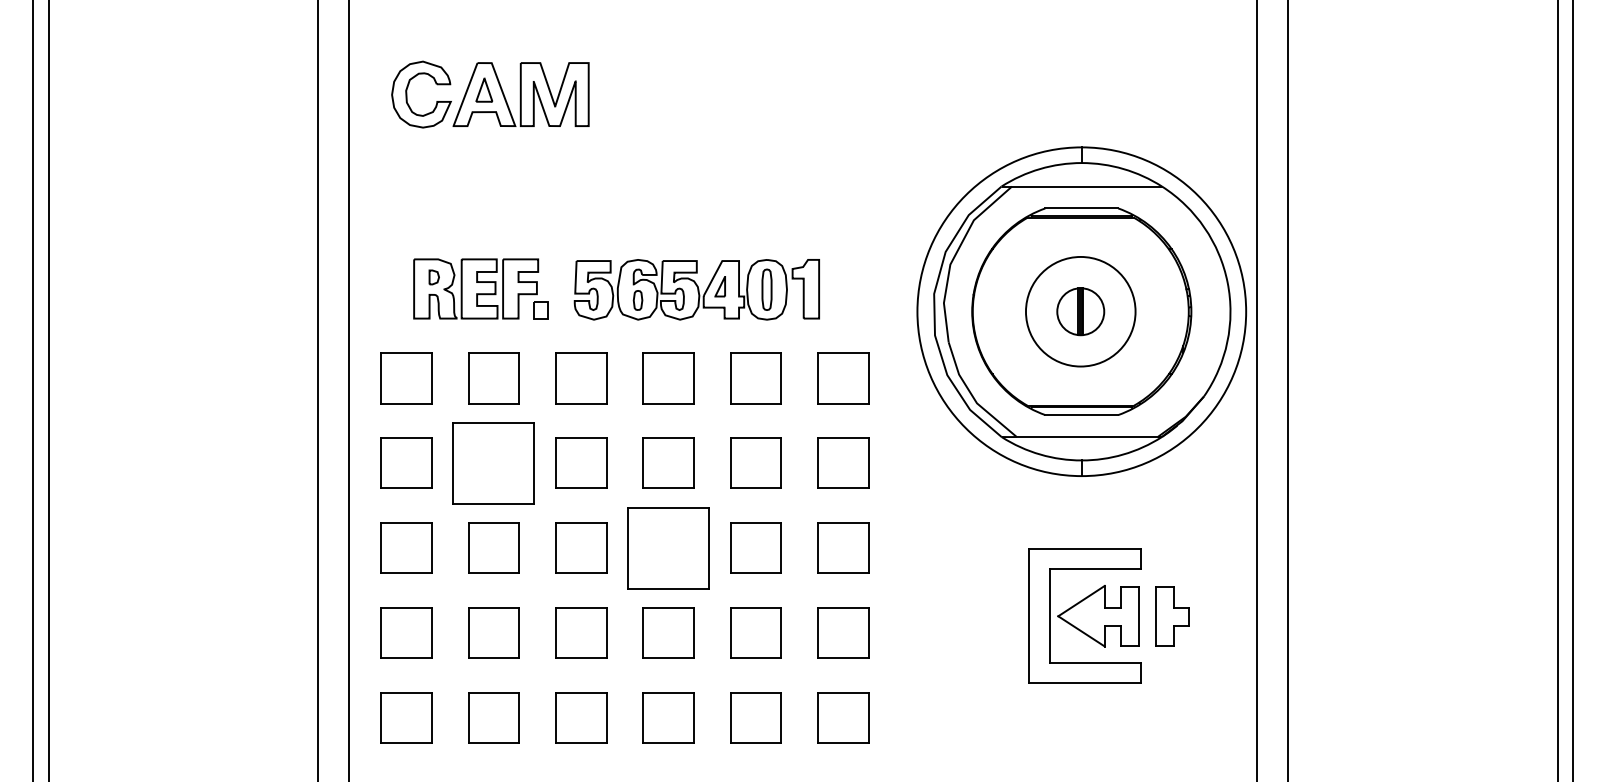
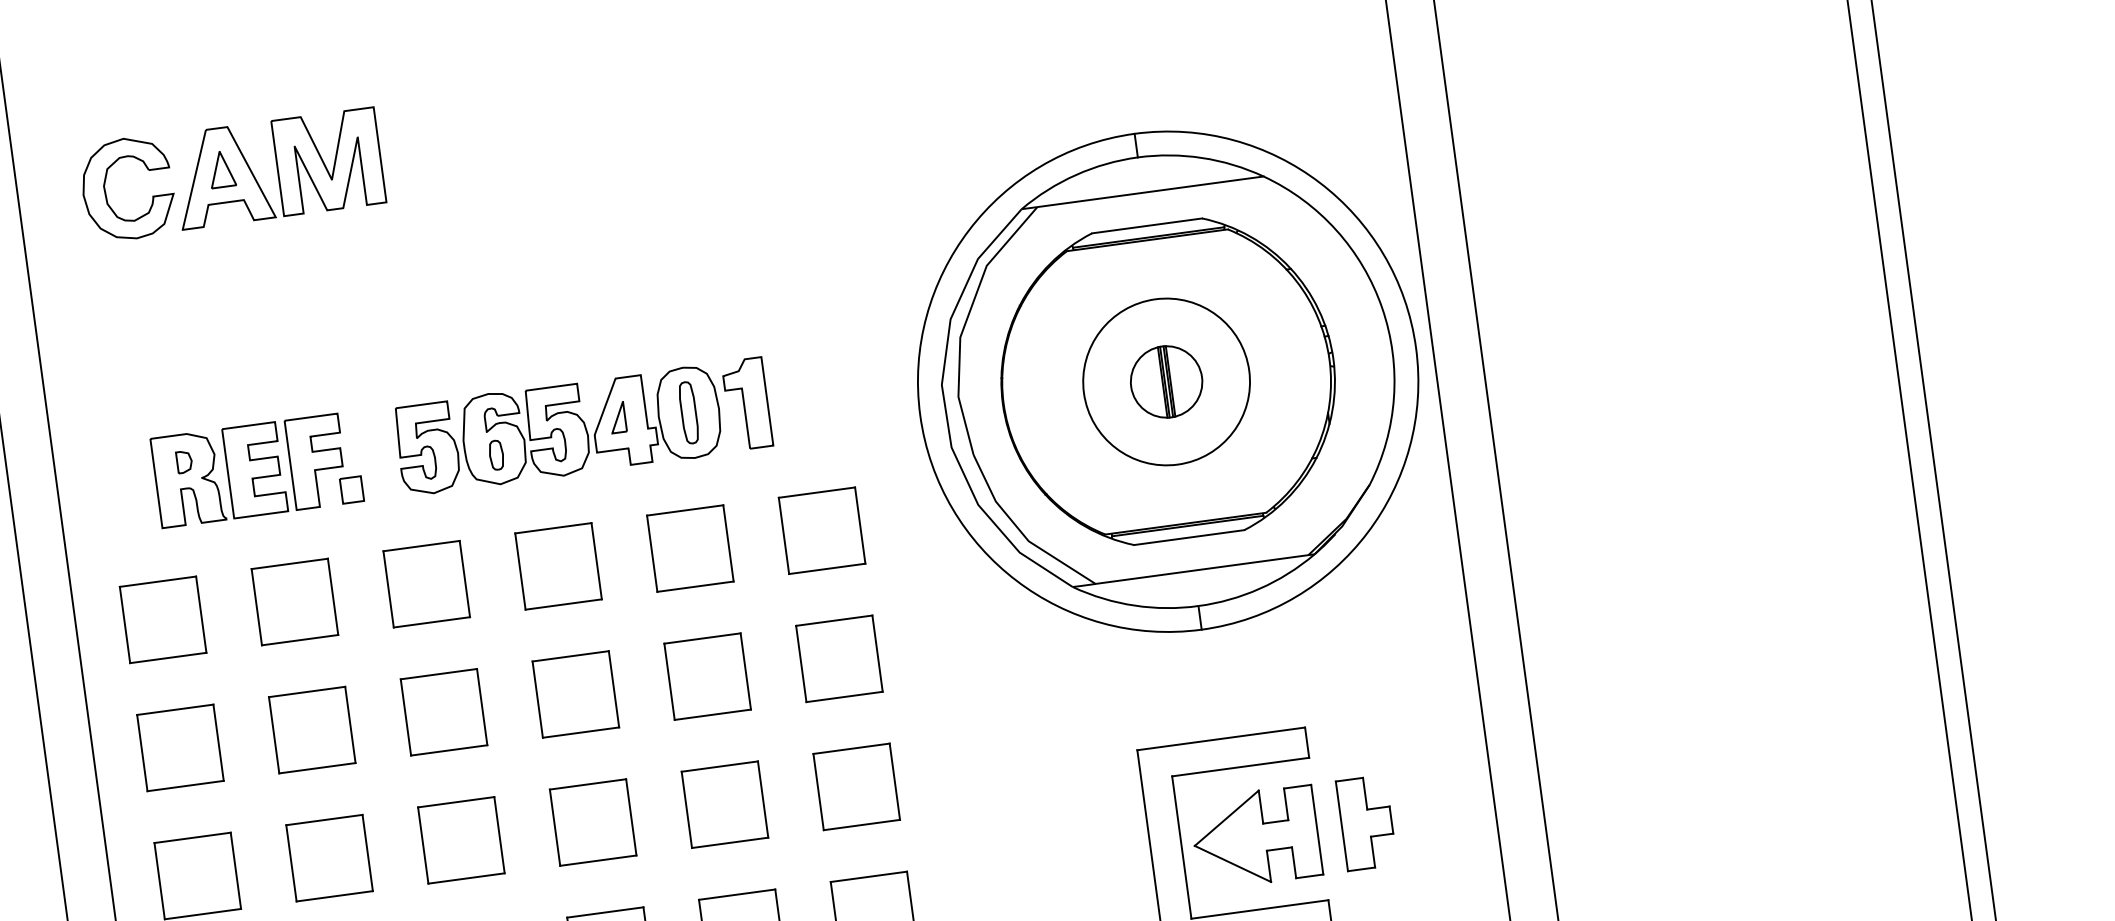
part: (493, 462) -> (311, 729), size x0.62
part: (668, 547) -> (592, 821), size x0.62

